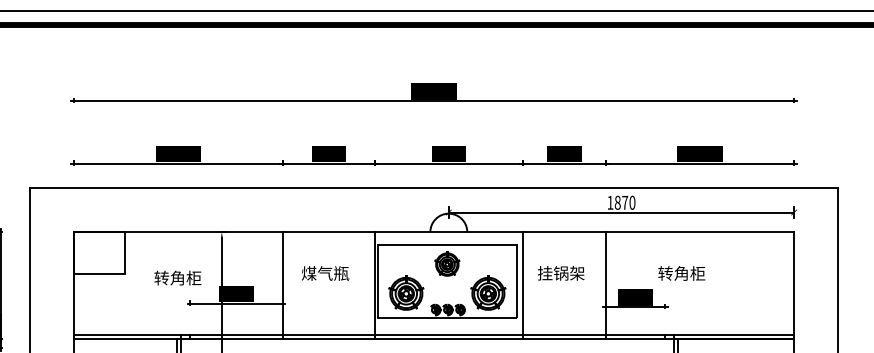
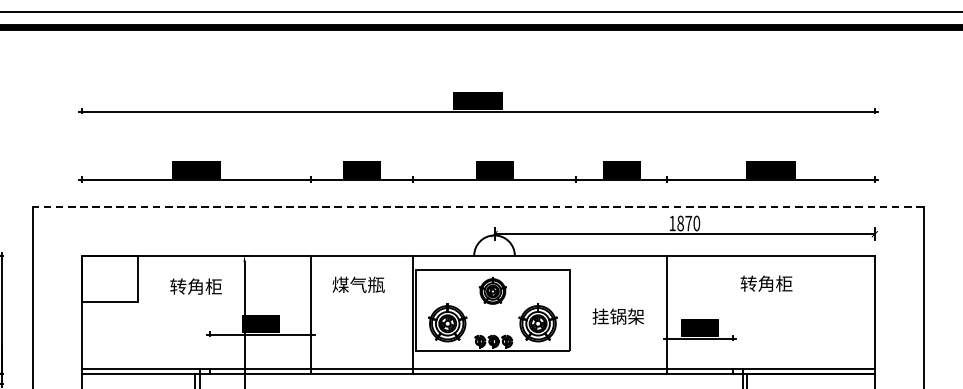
line: (433, 187) -> (477, 206), solid -> dashed
text: (325, 273) -> (358, 284), moved
text: (561, 273) -> (618, 316), moved
text: (681, 273) -> (766, 283), moved
text: (177, 277) -> (195, 285), moved
line: (522, 285) -> (575, 314), removed

